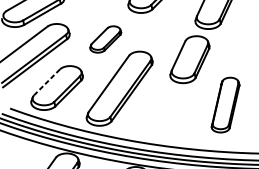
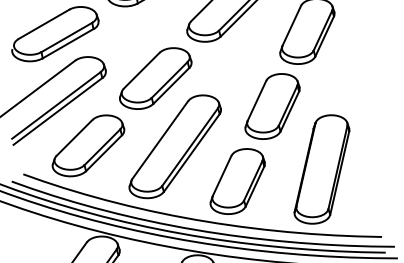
part: (105, 39) -> (155, 78), size x1.67
line: (47, 82) -> (74, 138), dashed -> solid
part: (225, 105) -> (321, 169), size x1.43
part: (164, 113) -> (237, 181), added

